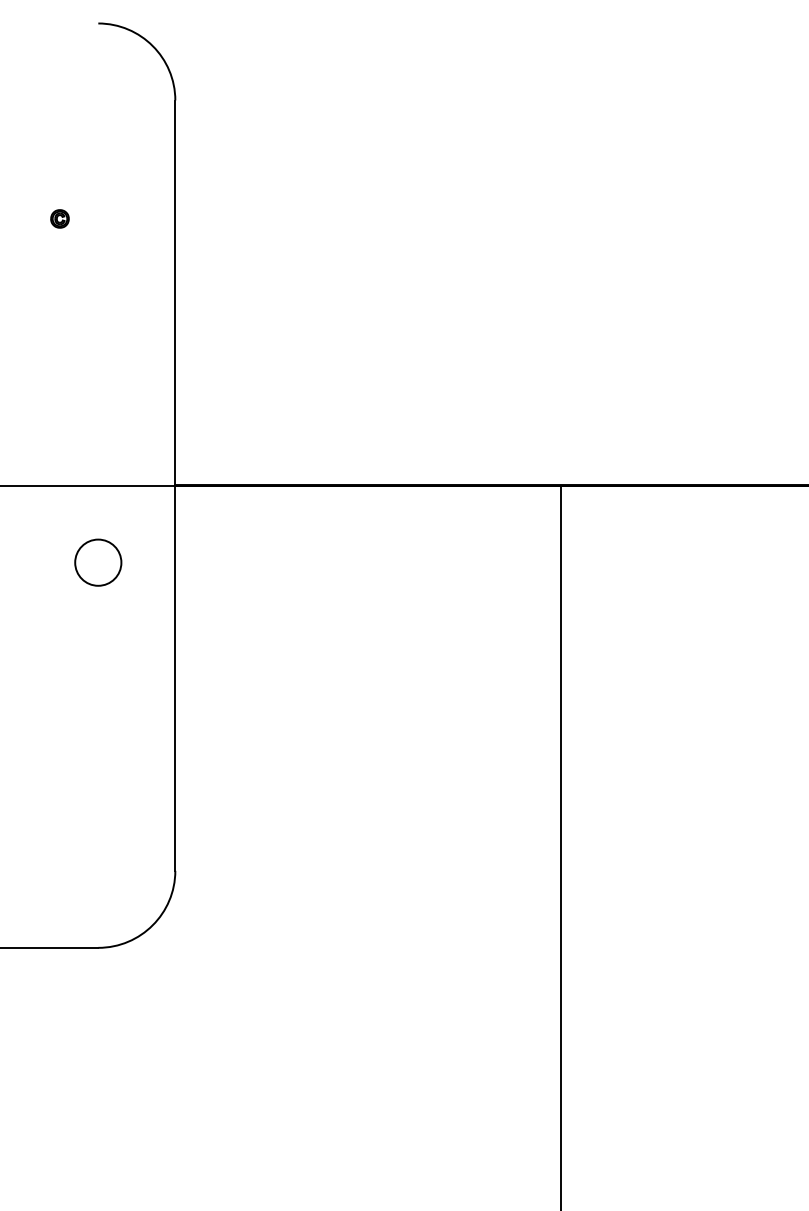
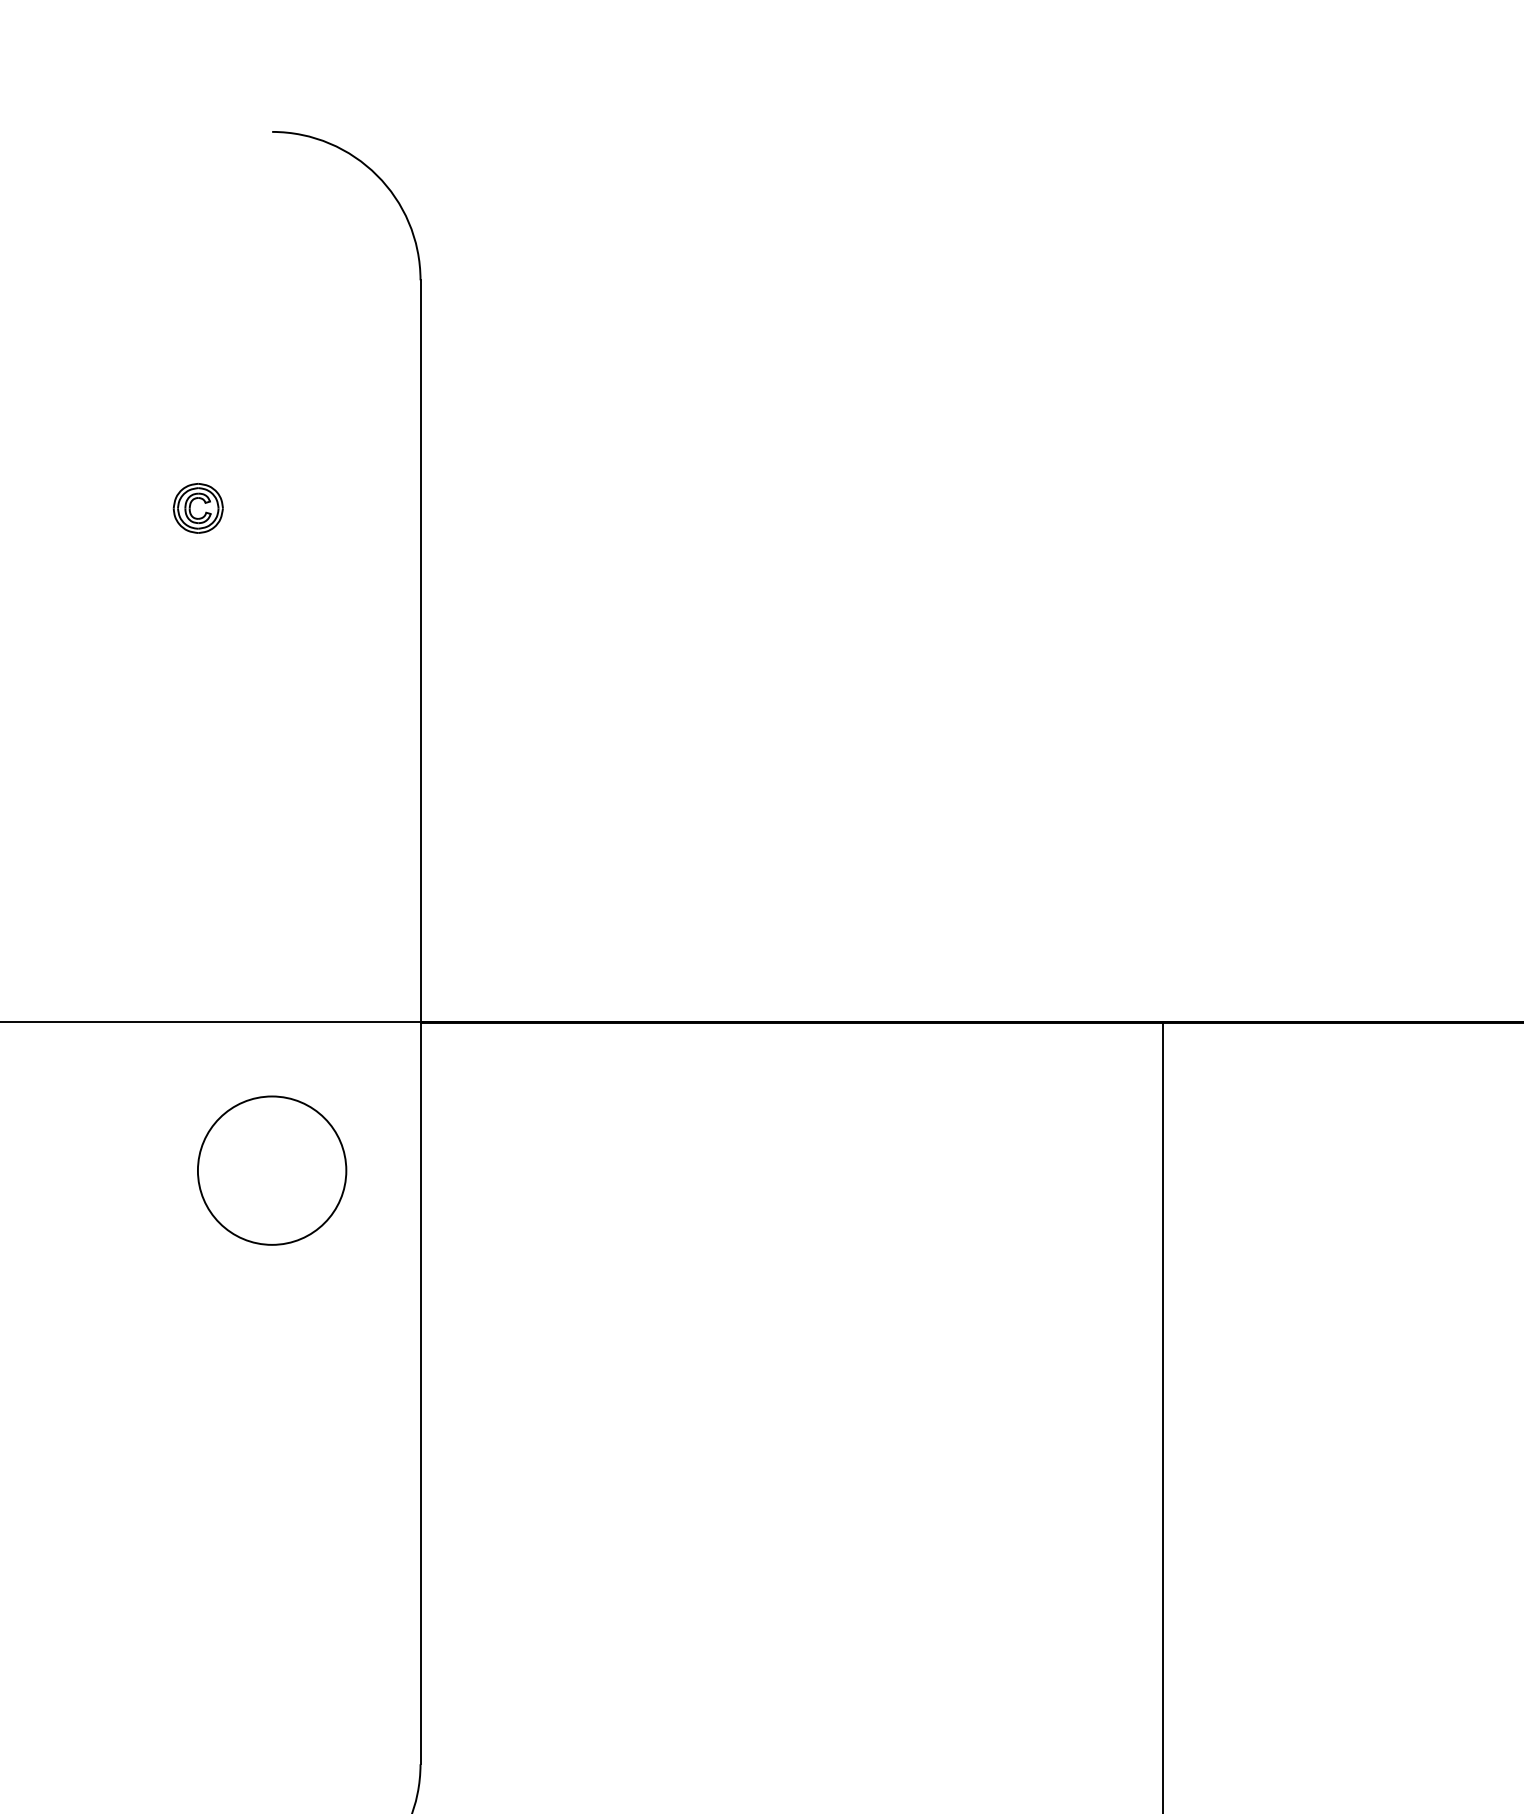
part: (59, 218) -> (197, 507), size x1.43
circle: (97, 562) -> (270, 1170), size x1.67

